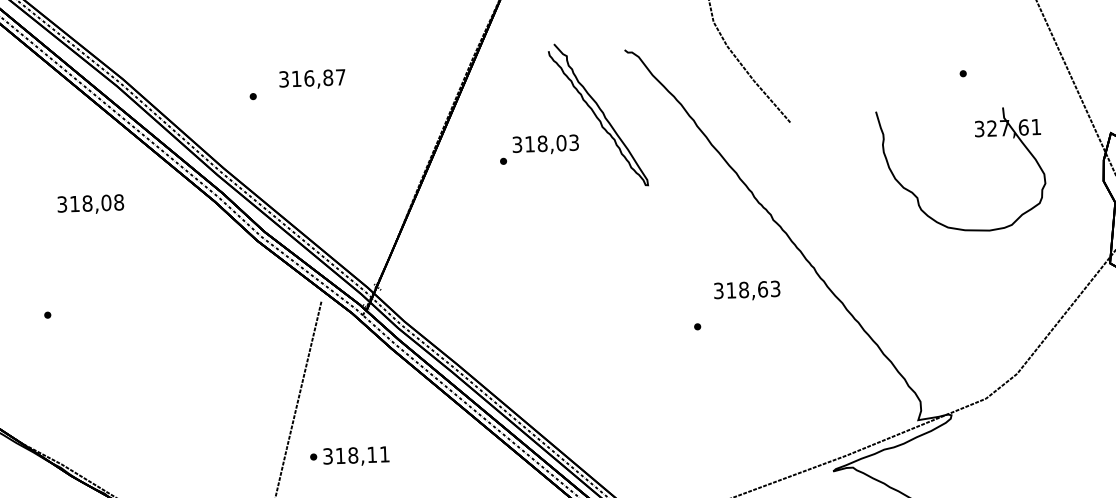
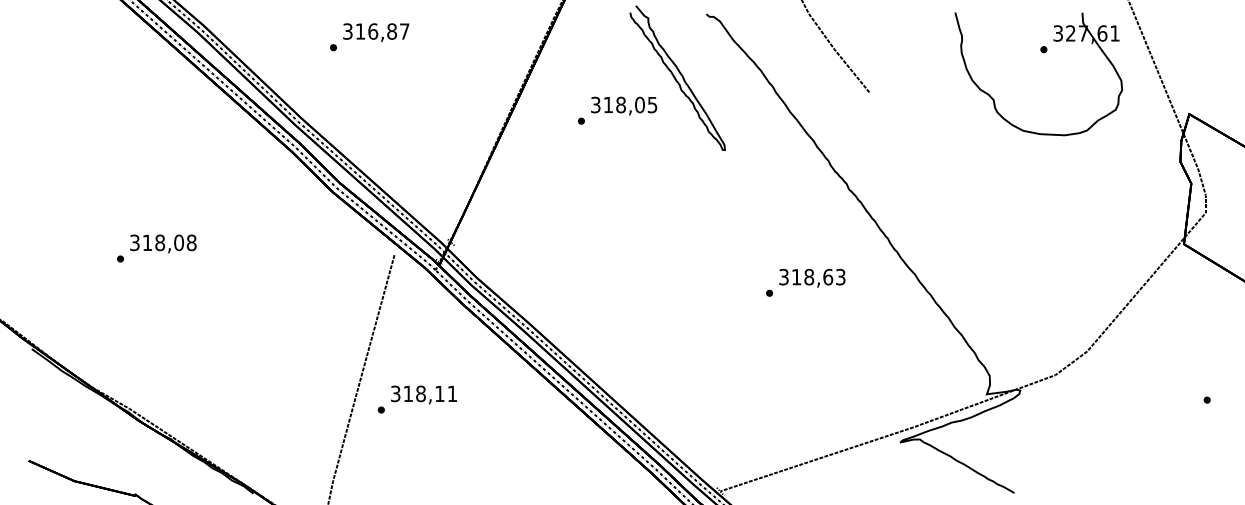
text: (312, 79) -> (376, 32), moved
part: (976, 137) -> (1054, 41), moved
text: (574, 142) -> (652, 104), 318,03 -> 318,05
text: (90, 204) -> (163, 243), moved
text: (747, 290) -> (812, 277), moved
text: (355, 456) -> (423, 394), moved

